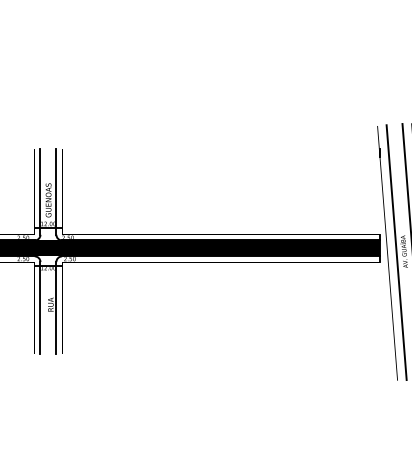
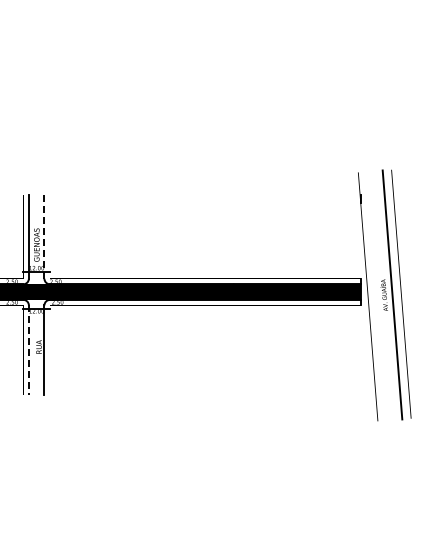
line: (56, 191) -> (44, 236), solid -> dashed
line: (396, 251) -> (376, 295), removed
line: (40, 308) -> (28, 350), solid -> dashed

